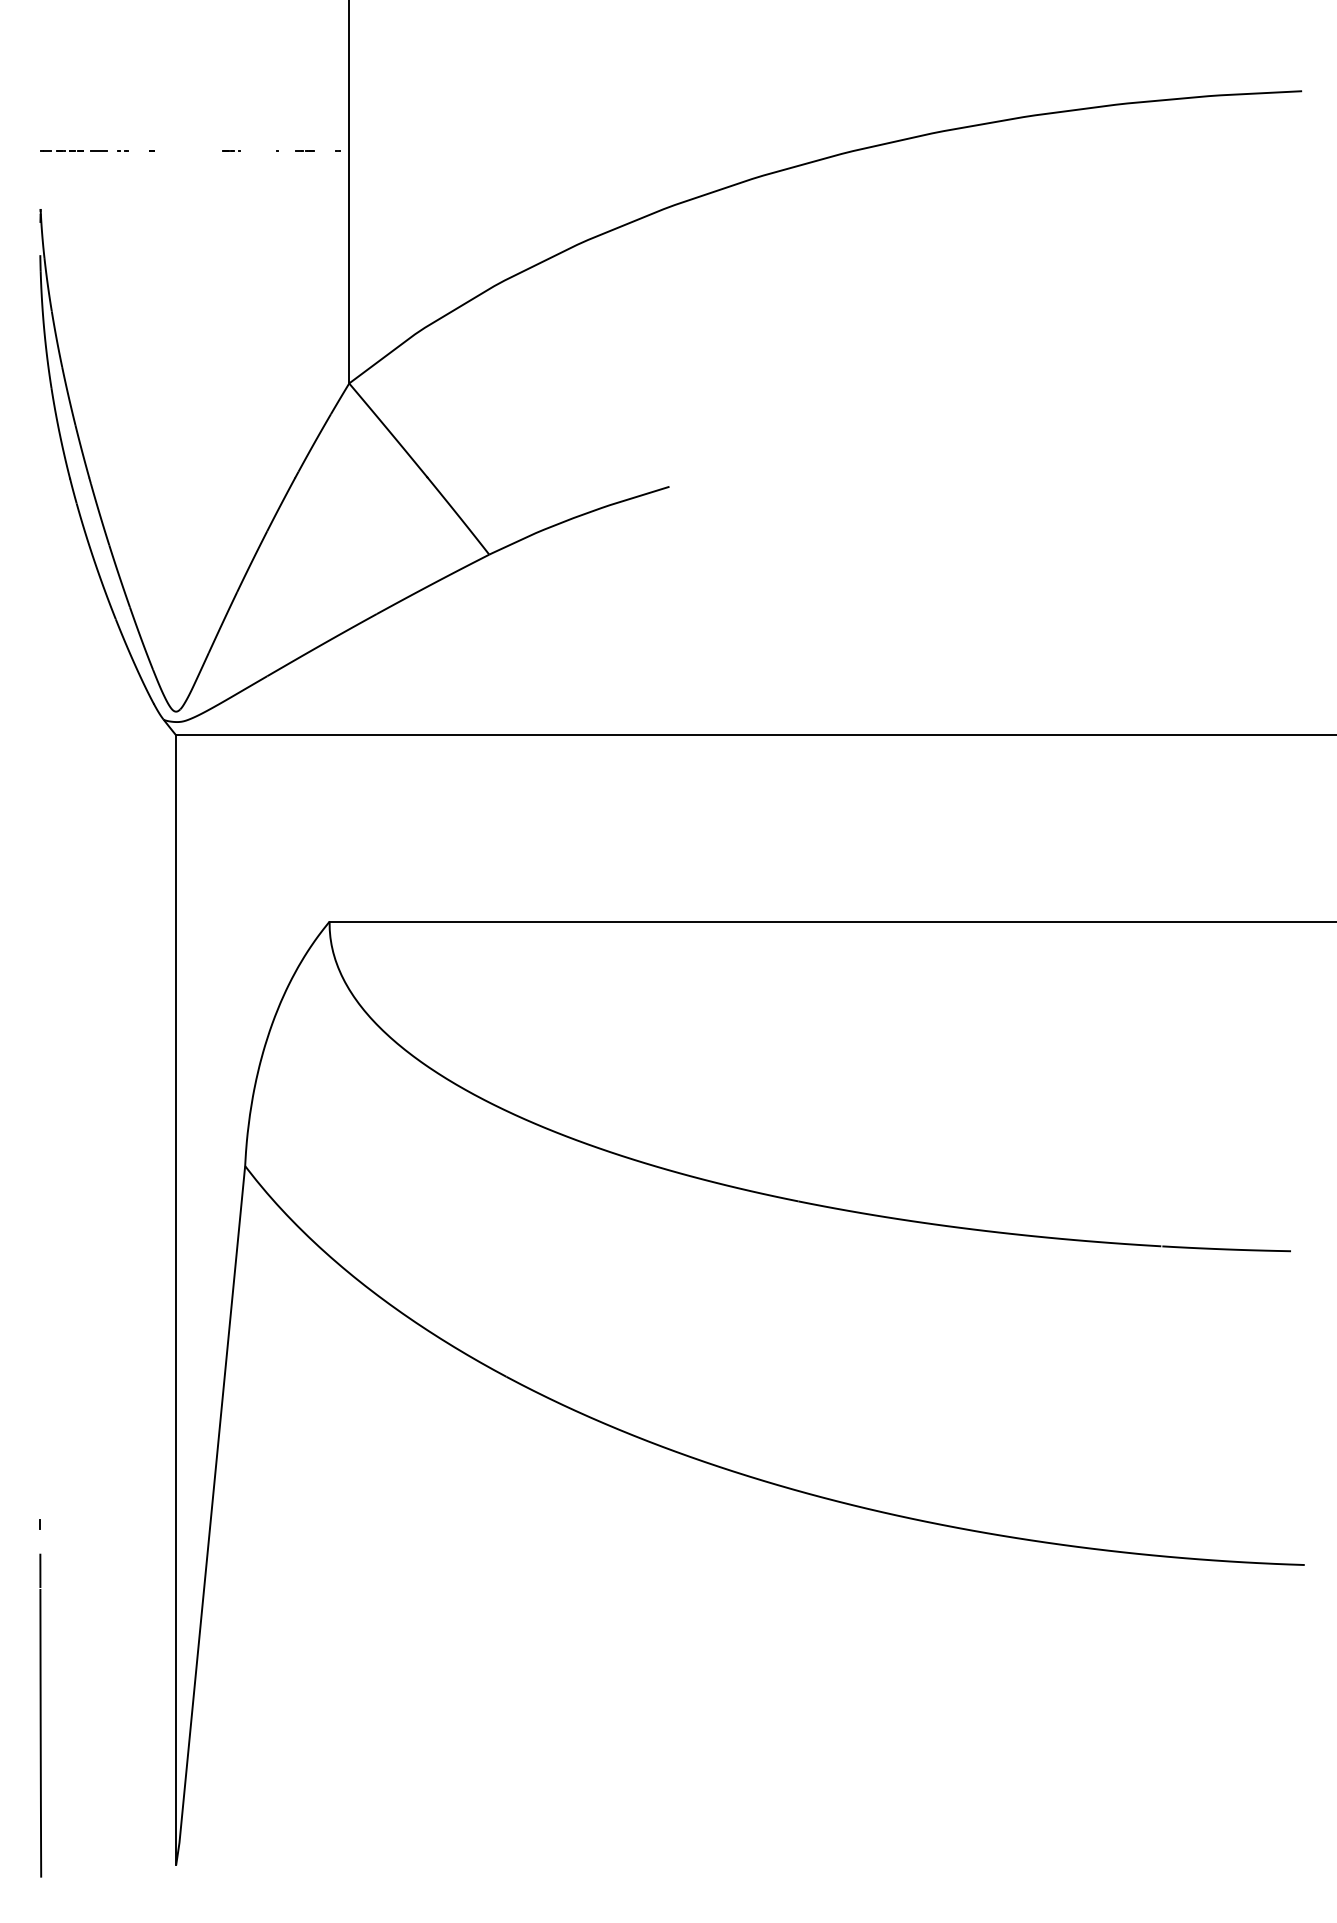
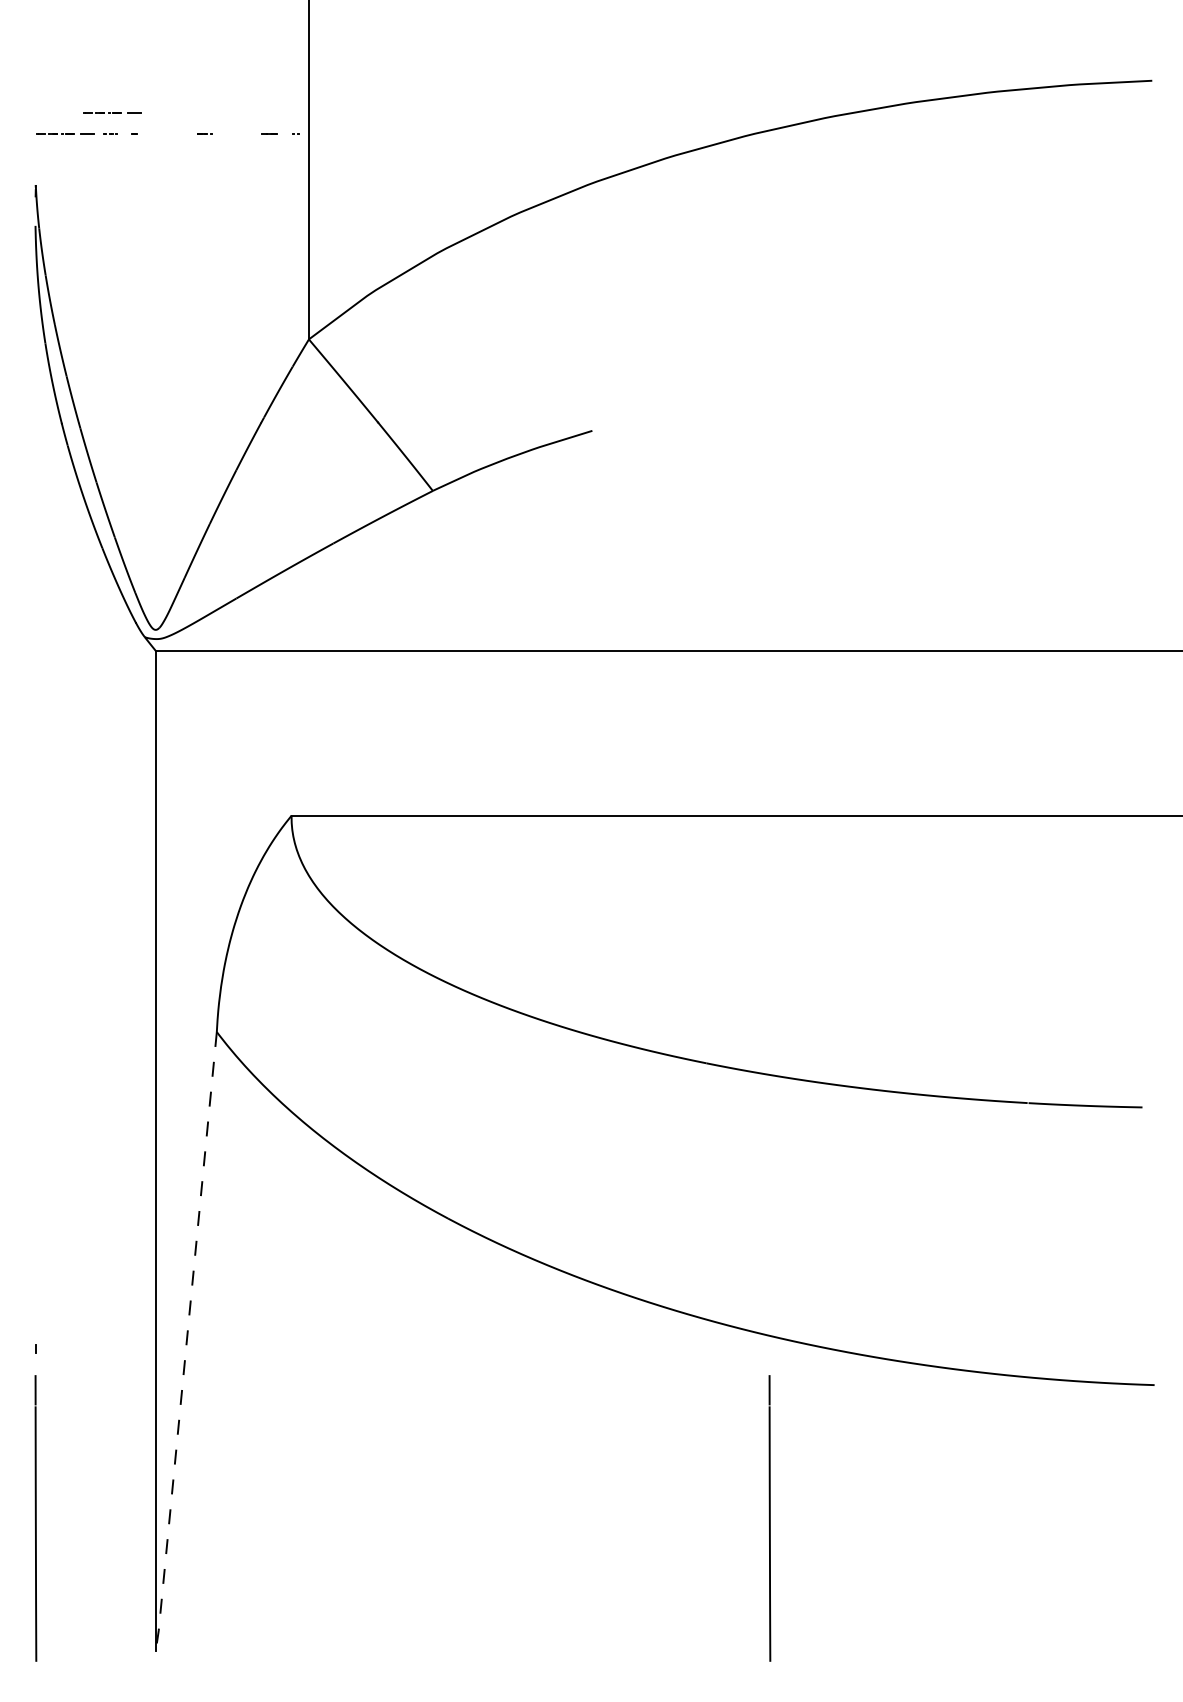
line: (127, 127) -> (112, 112), added
line: (210, 1516) -> (186, 1342), solid -> dashed
line: (869, 1715) -> (769, 1518), added

